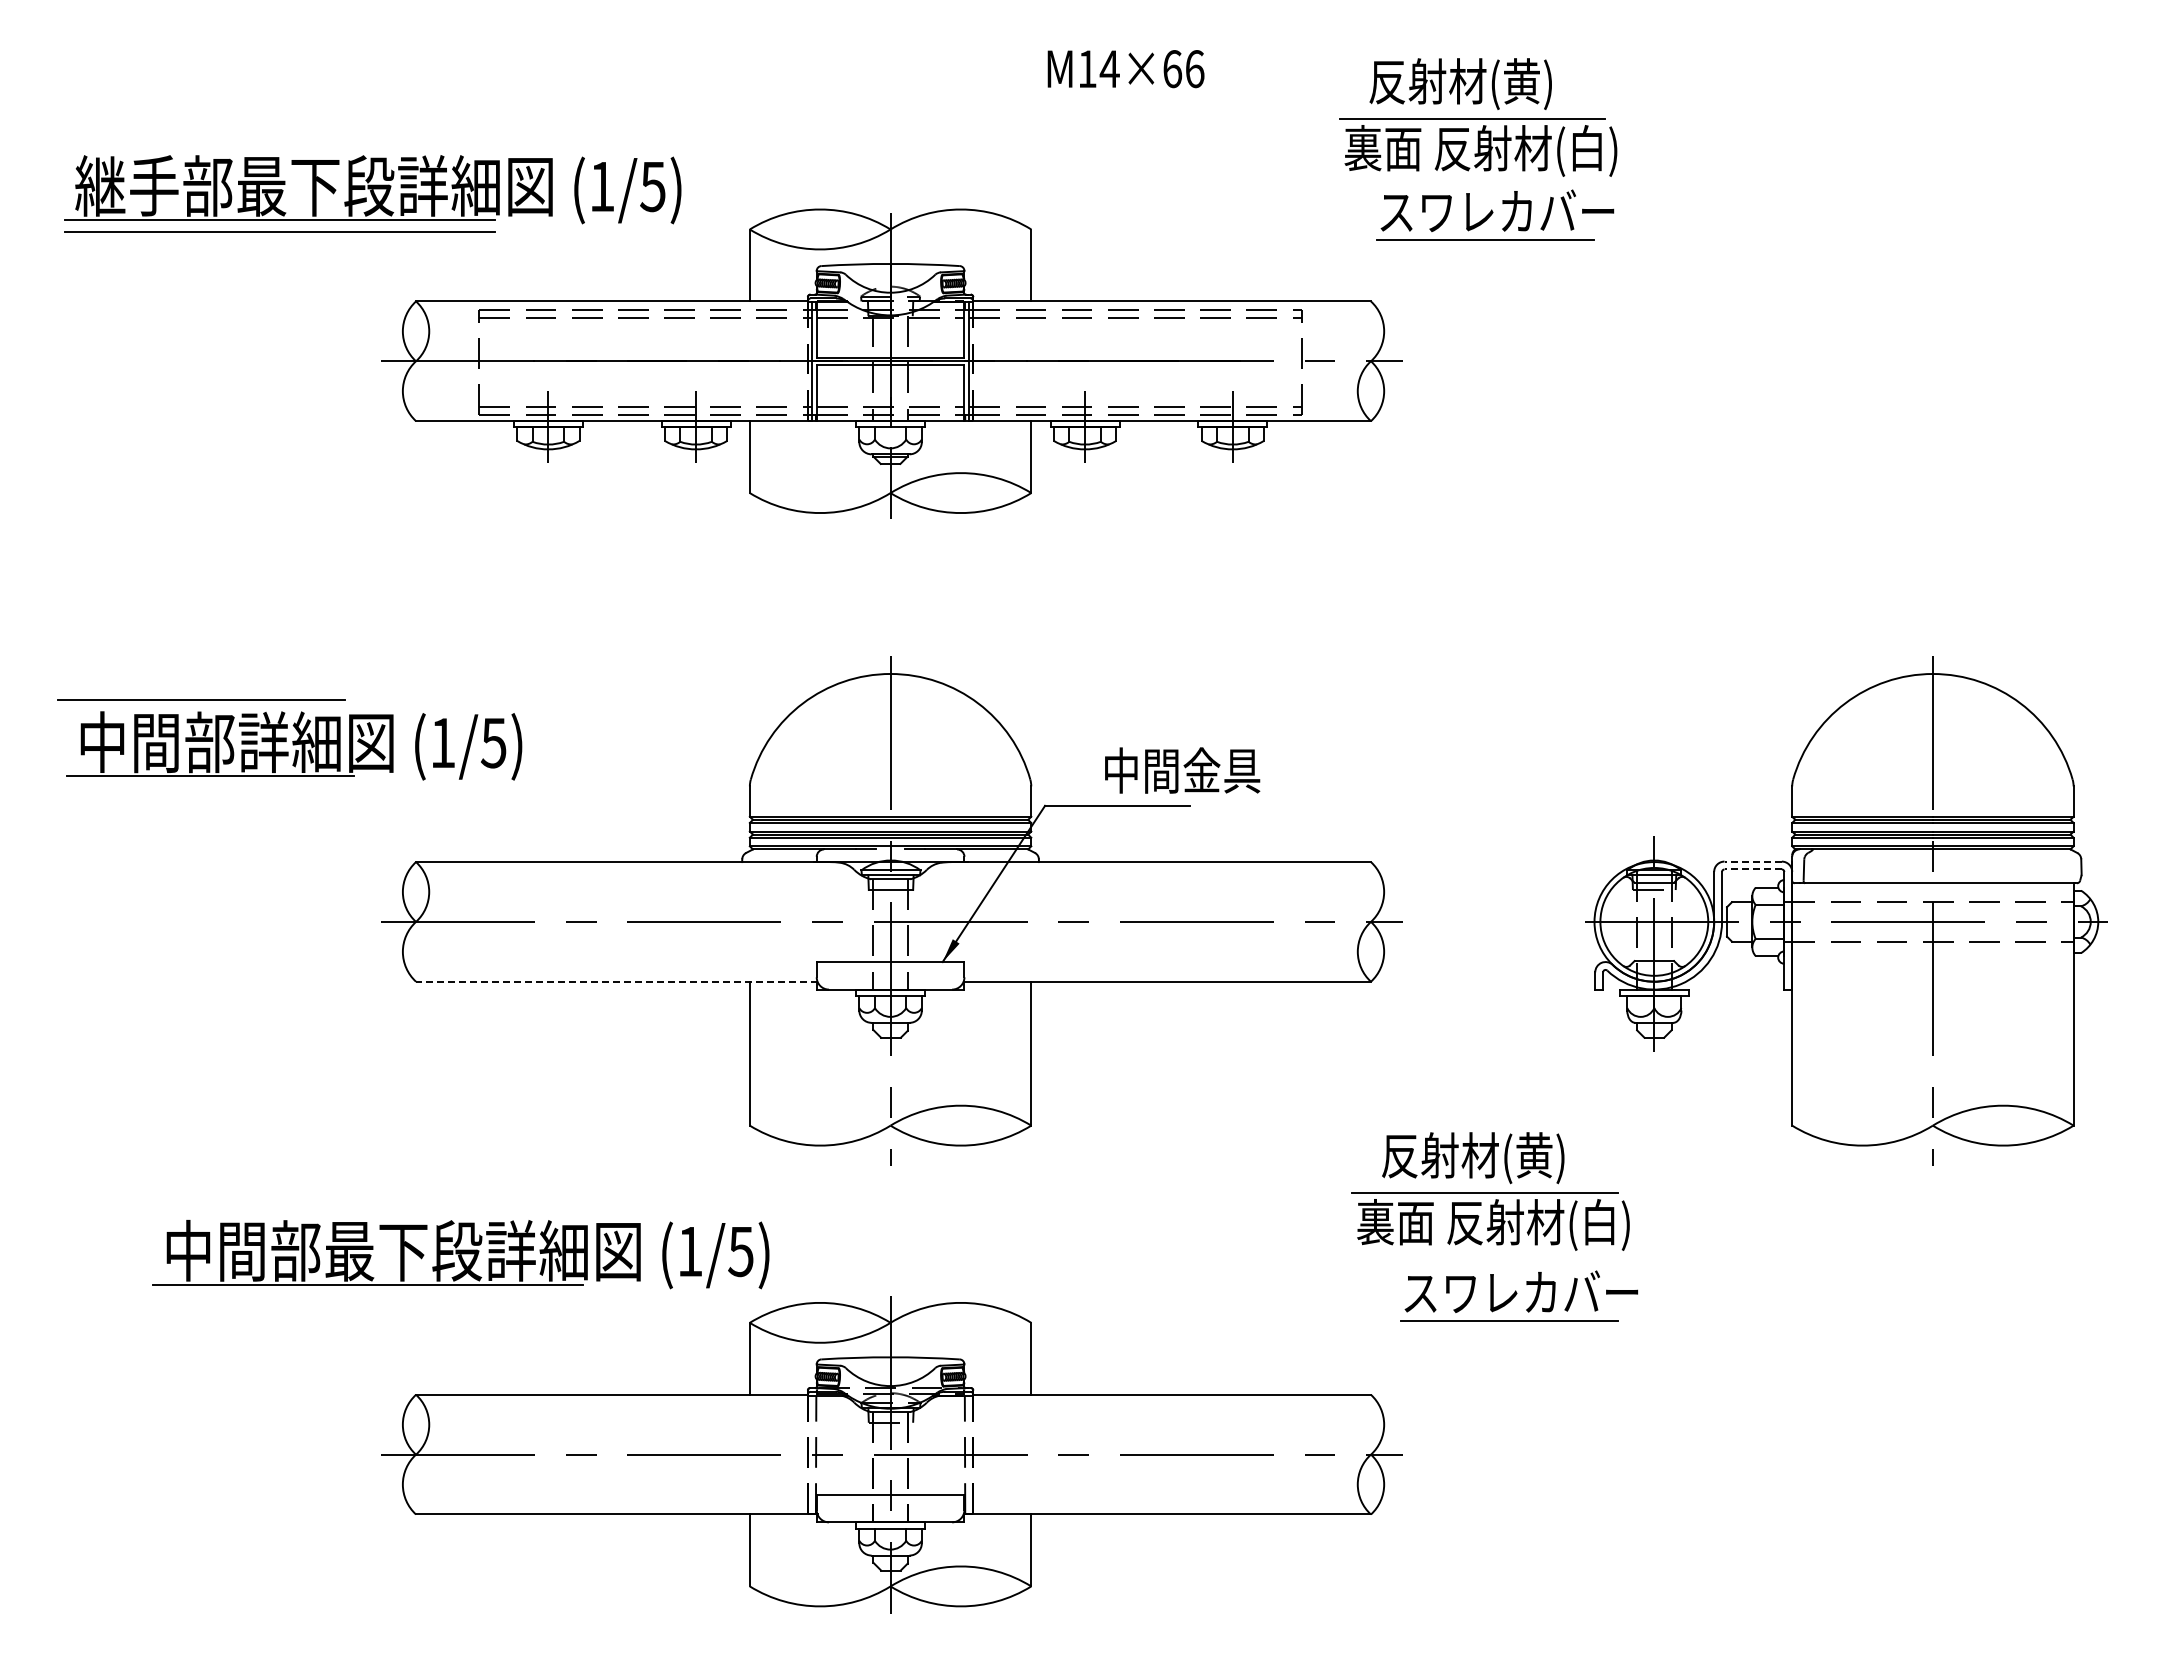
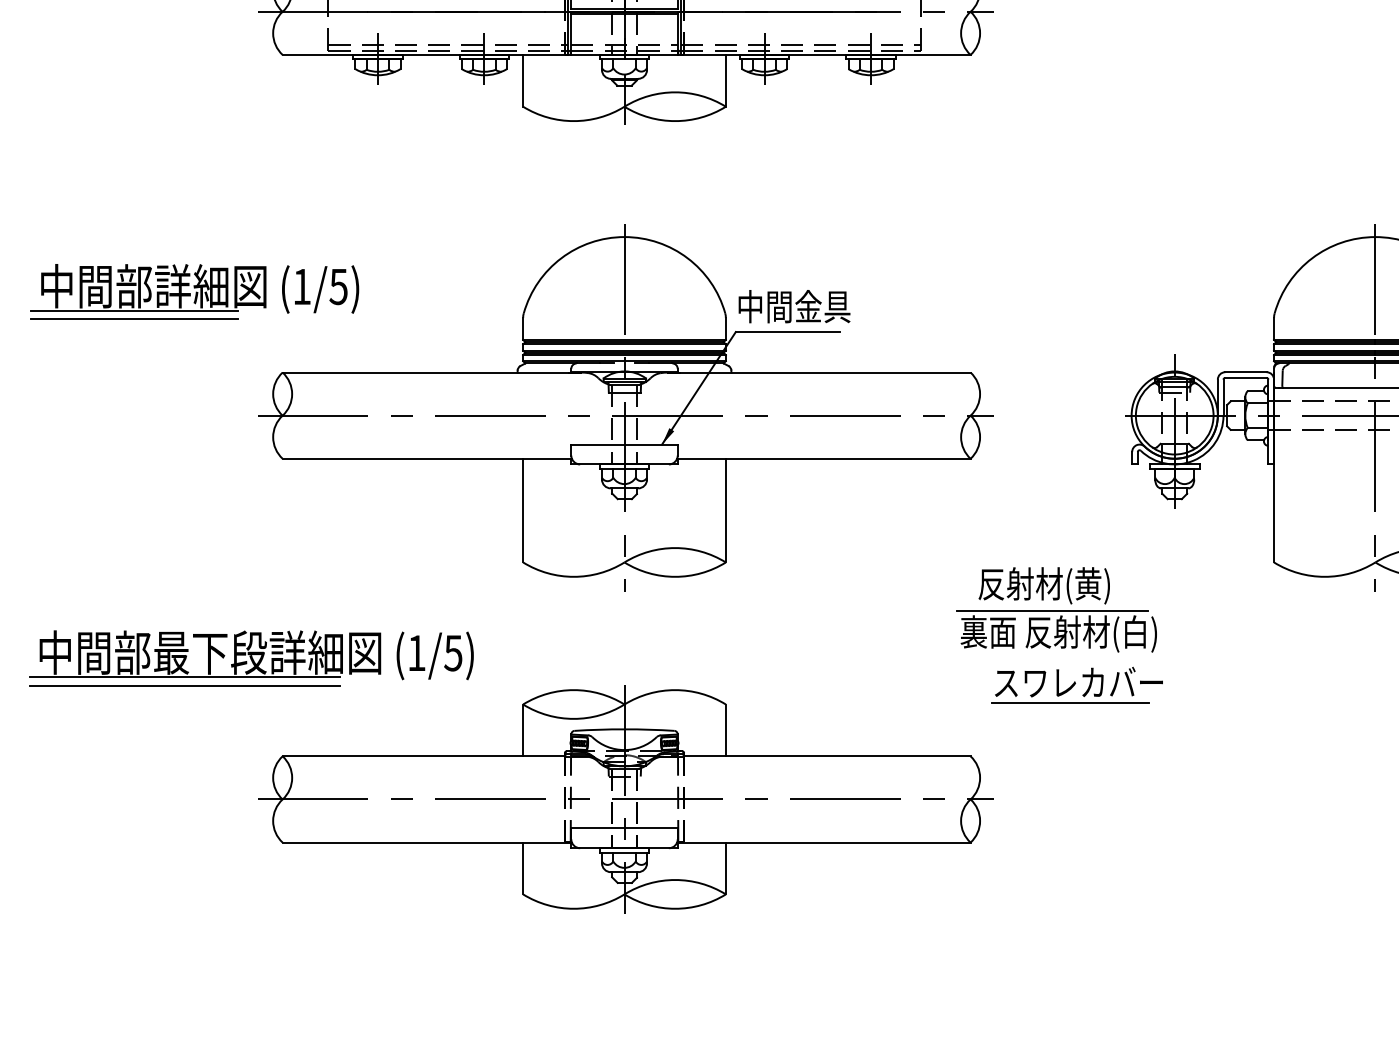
line: (201, 699) -> (134, 318), moved
text: (1182, 770) -> (794, 306), moved
line: (1753, 861) -> (1246, 372), dashed -> solid
line: (1753, 869) -> (1246, 377), dashed -> solid
line: (616, 981) -> (427, 458), dashed -> solid
part: (460, 1254) -> (251, 655), moved
line: (280, 1296) -> (185, 685), added

